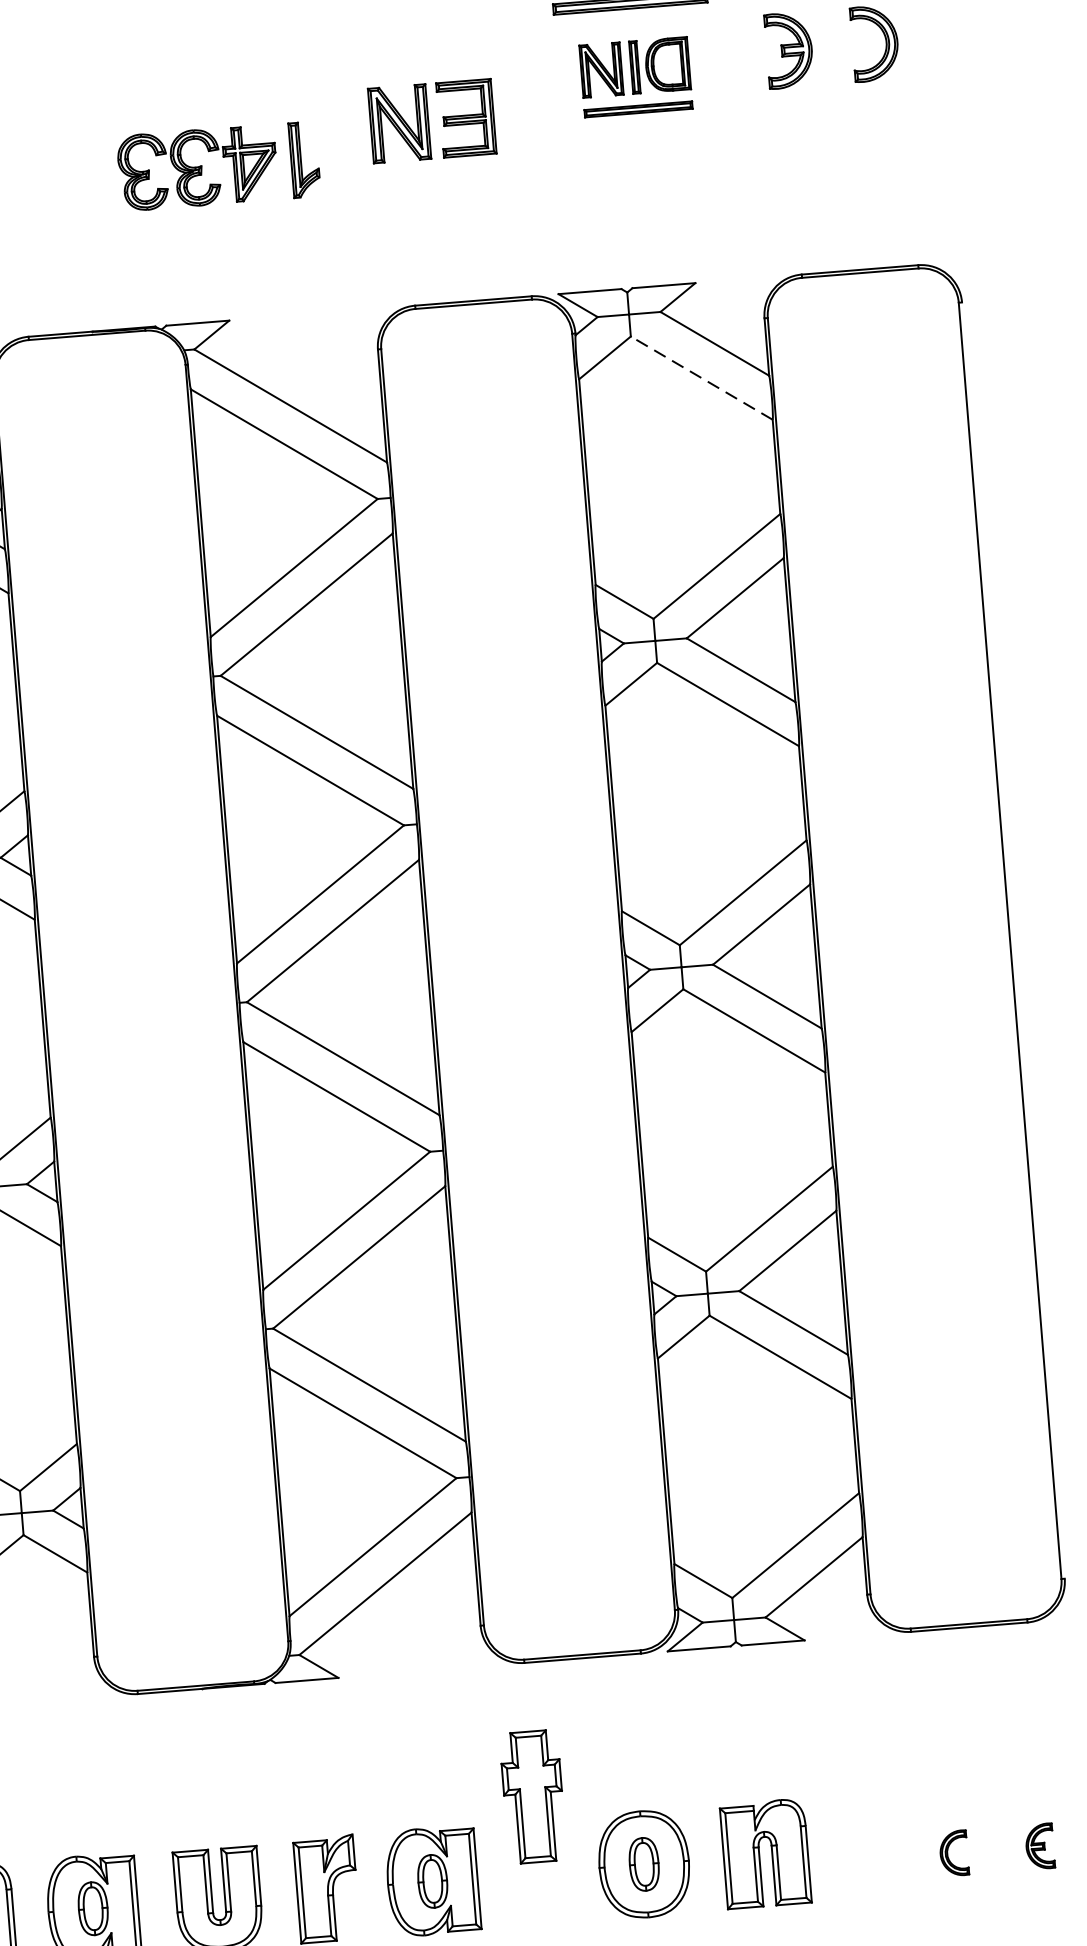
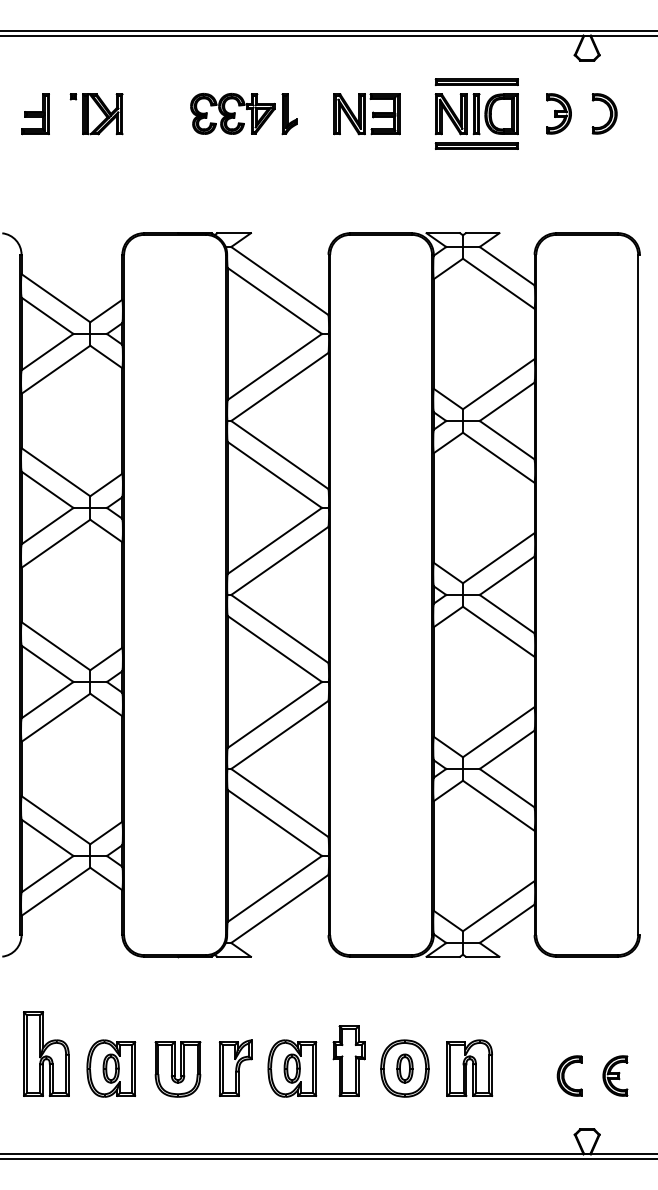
part: (635, 77) -> (476, 121), size x1.43
part: (431, 121) -> (366, 114), moved
part: (217, 167) -> (243, 114), moved
line: (701, 377) -> (498, 283), dashed -> solid
part: (532, 1795) -> (348, 1060), moved
part: (1040, 1845) -> (615, 1075), size x1.67
part: (953, 1852) -> (569, 1075), size x1.67

